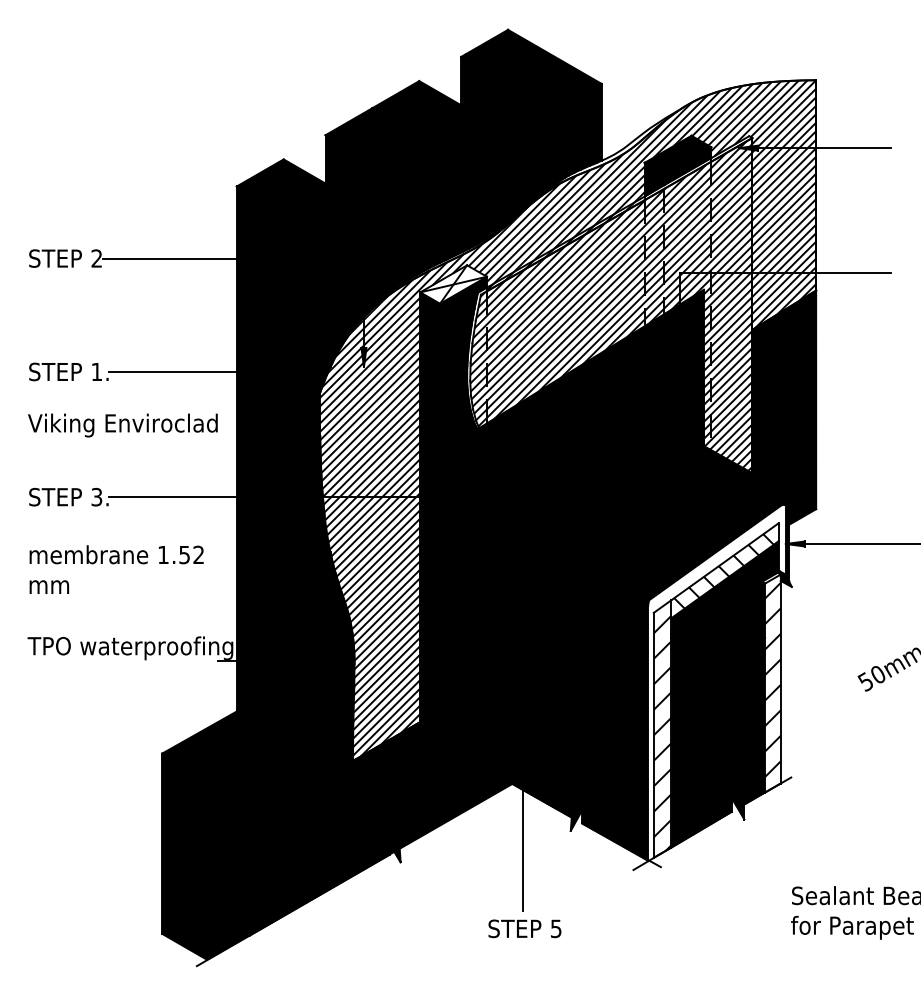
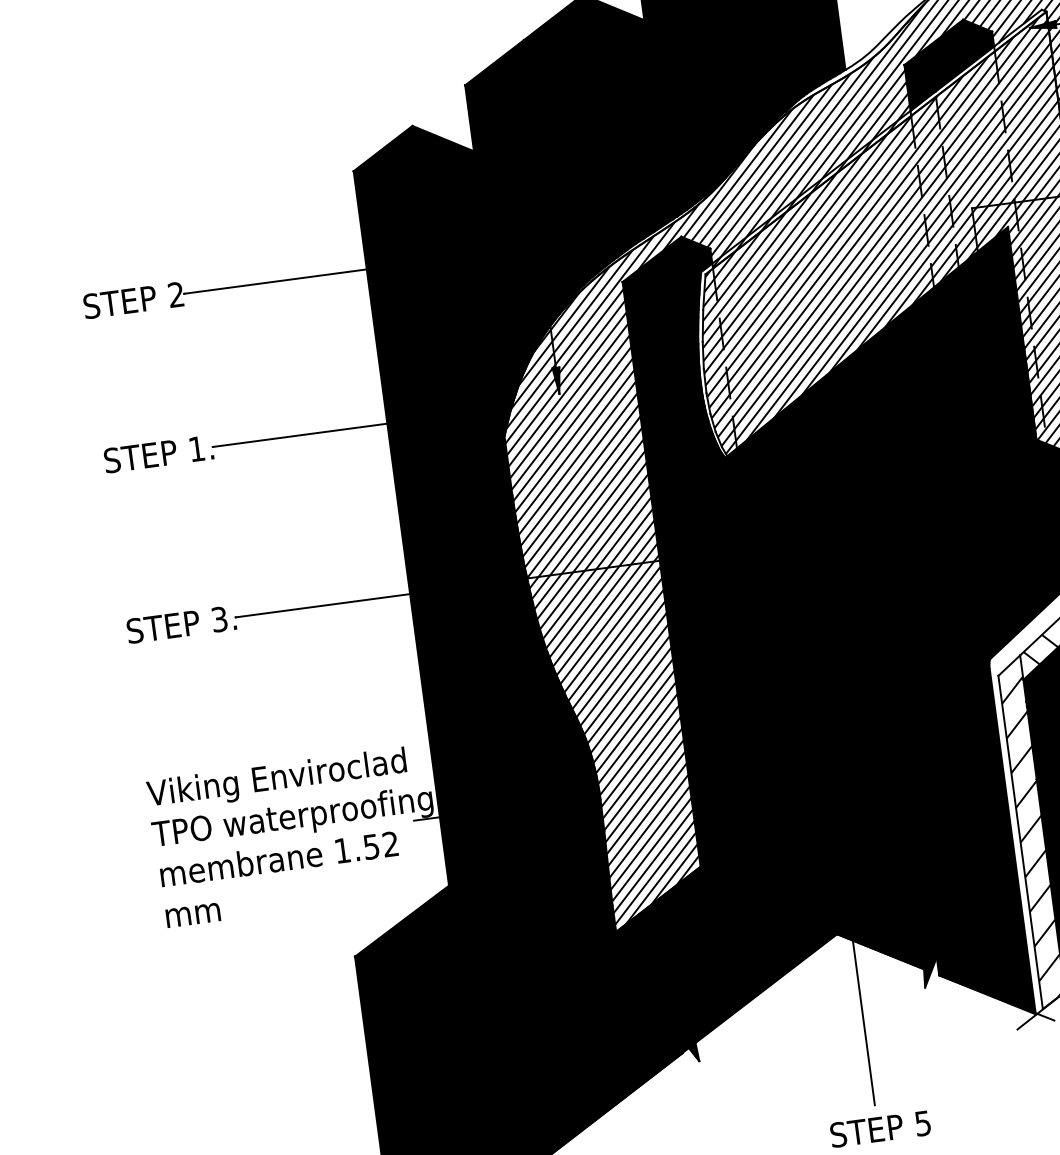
fill: (453, 284) -> (666, 265), added
text: (122, 425) -> (276, 779), moved
text: (116, 569) -> (281, 879), moved

